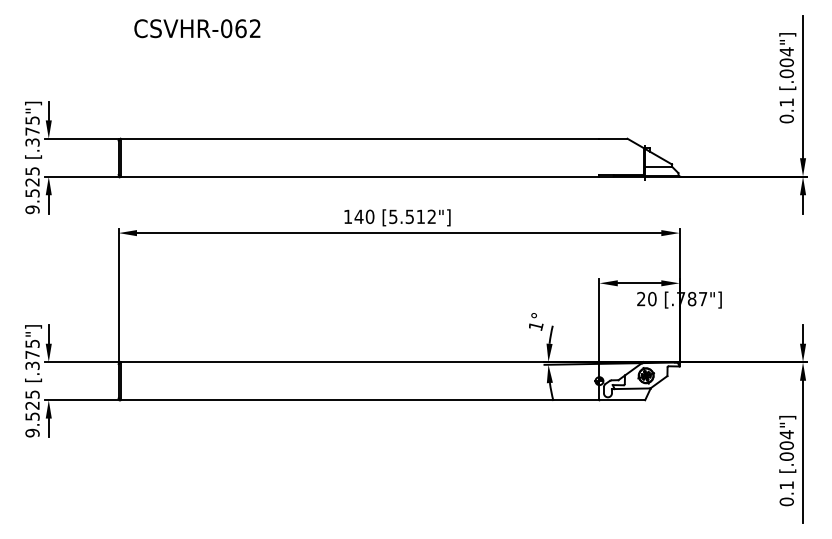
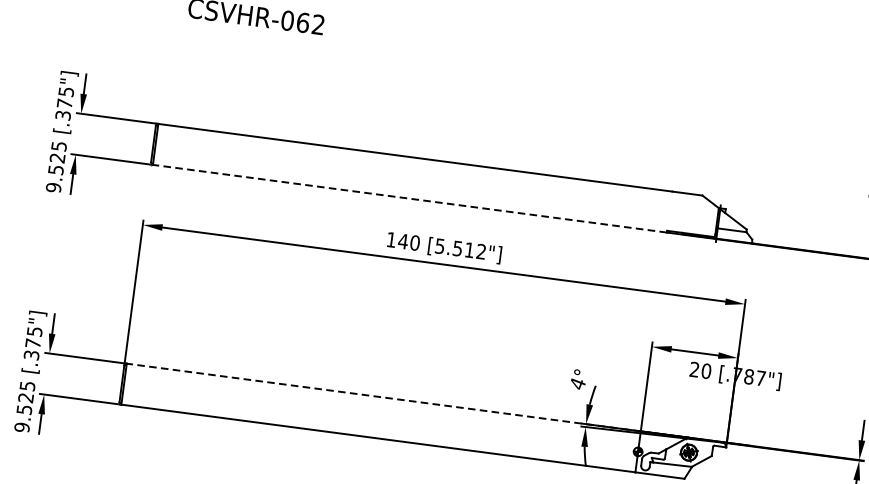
line: (359, 176) -> (409, 198), solid -> dashed
text: (536, 326) -> (578, 384), 1° -> 4°
line: (359, 362) -> (383, 397), solid -> dashed

